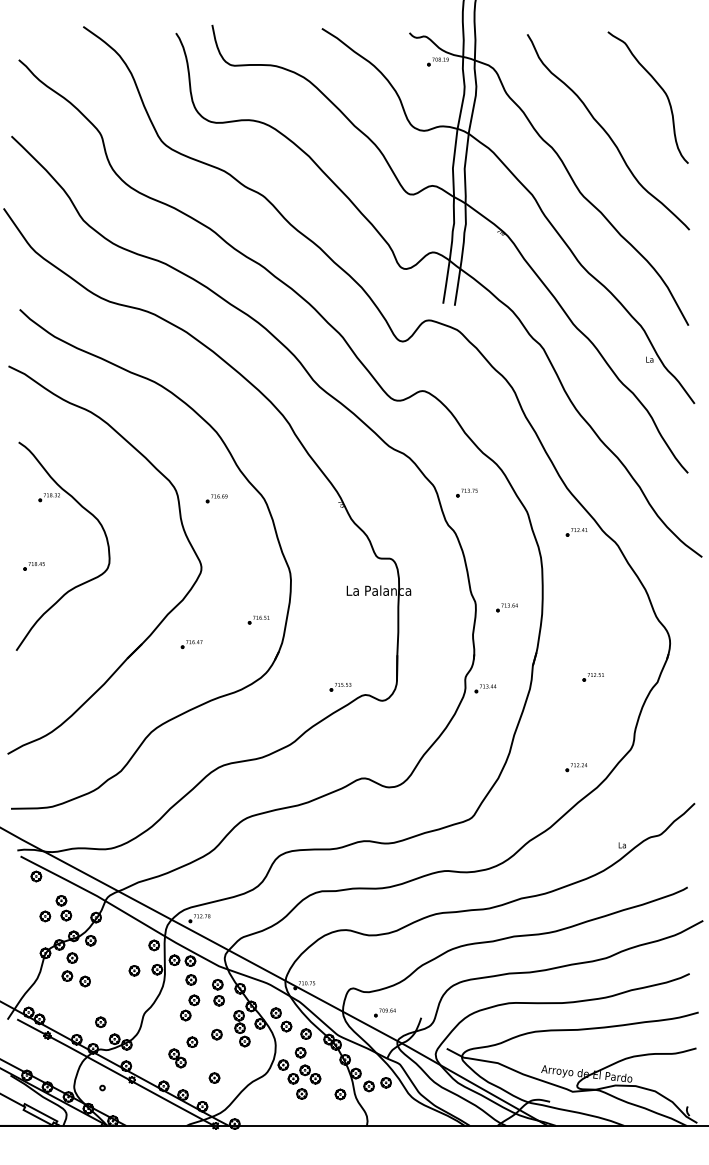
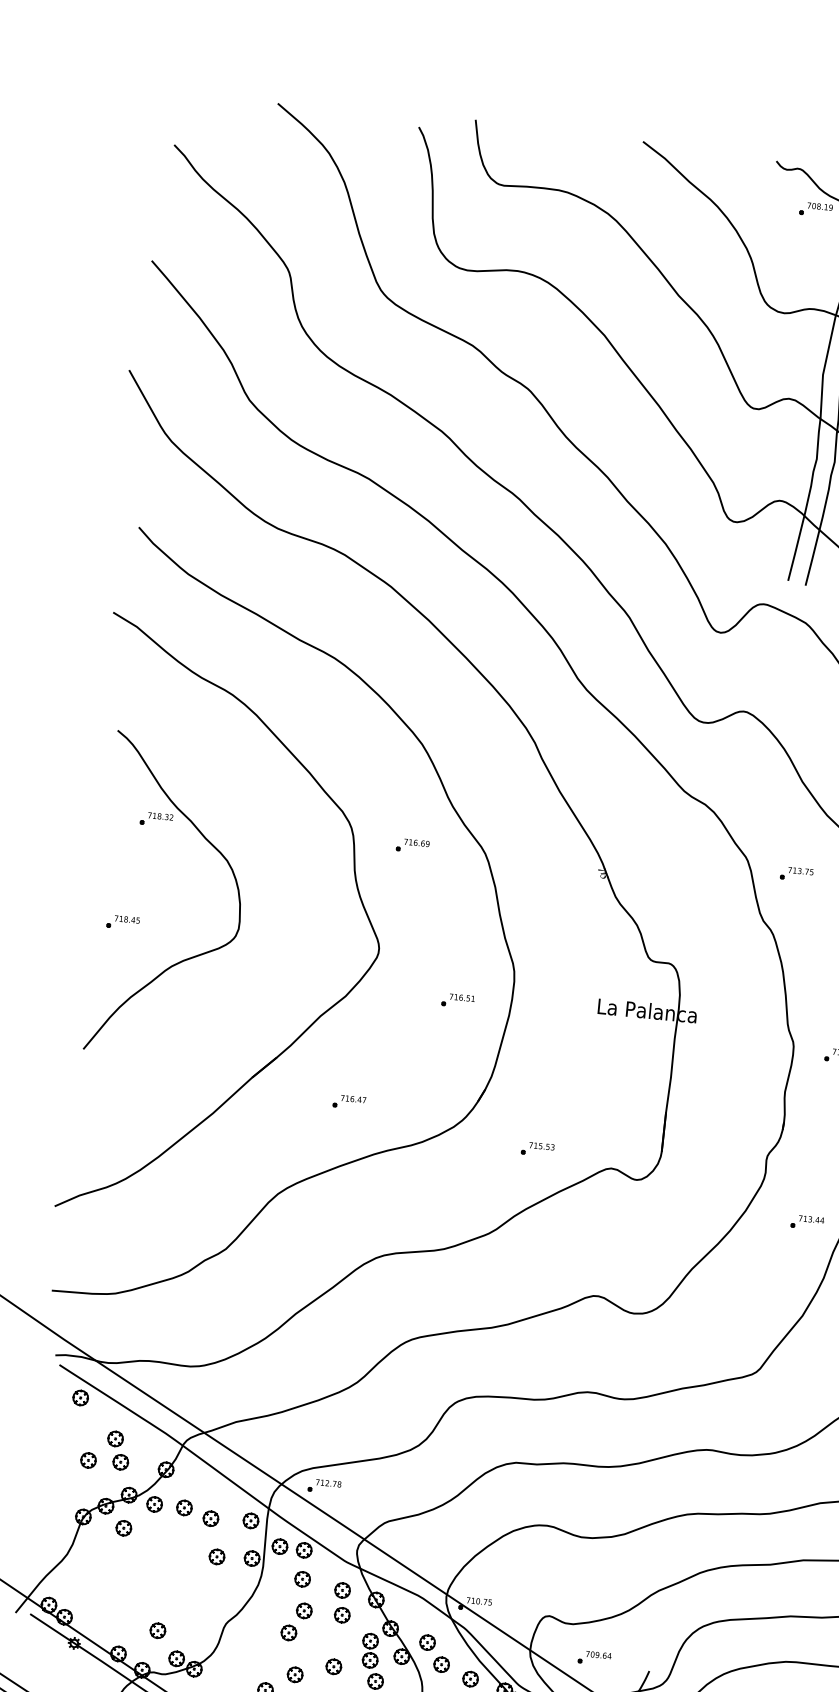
part: (258, 619) -> (457, 999), moved
part: (191, 644) -> (348, 1102), moved
part: (340, 687) -> (537, 1149), moved
part: (485, 688) -> (807, 1222), moved
part: (75, 978) -> (196, 1512), moved

